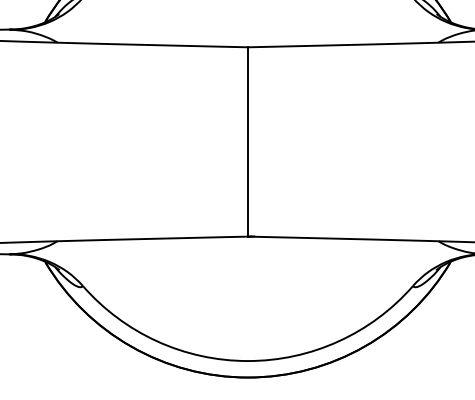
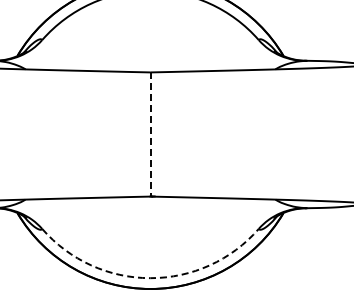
line: (247, 143) -> (150, 135), solid -> dashed
arc: (247, 361) -> (150, 278), solid -> dashed

